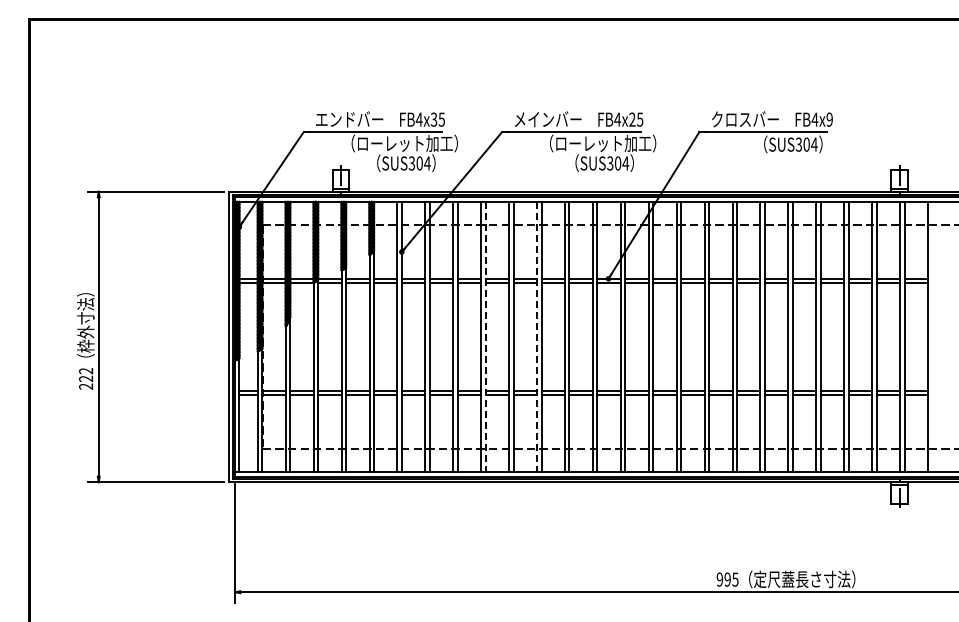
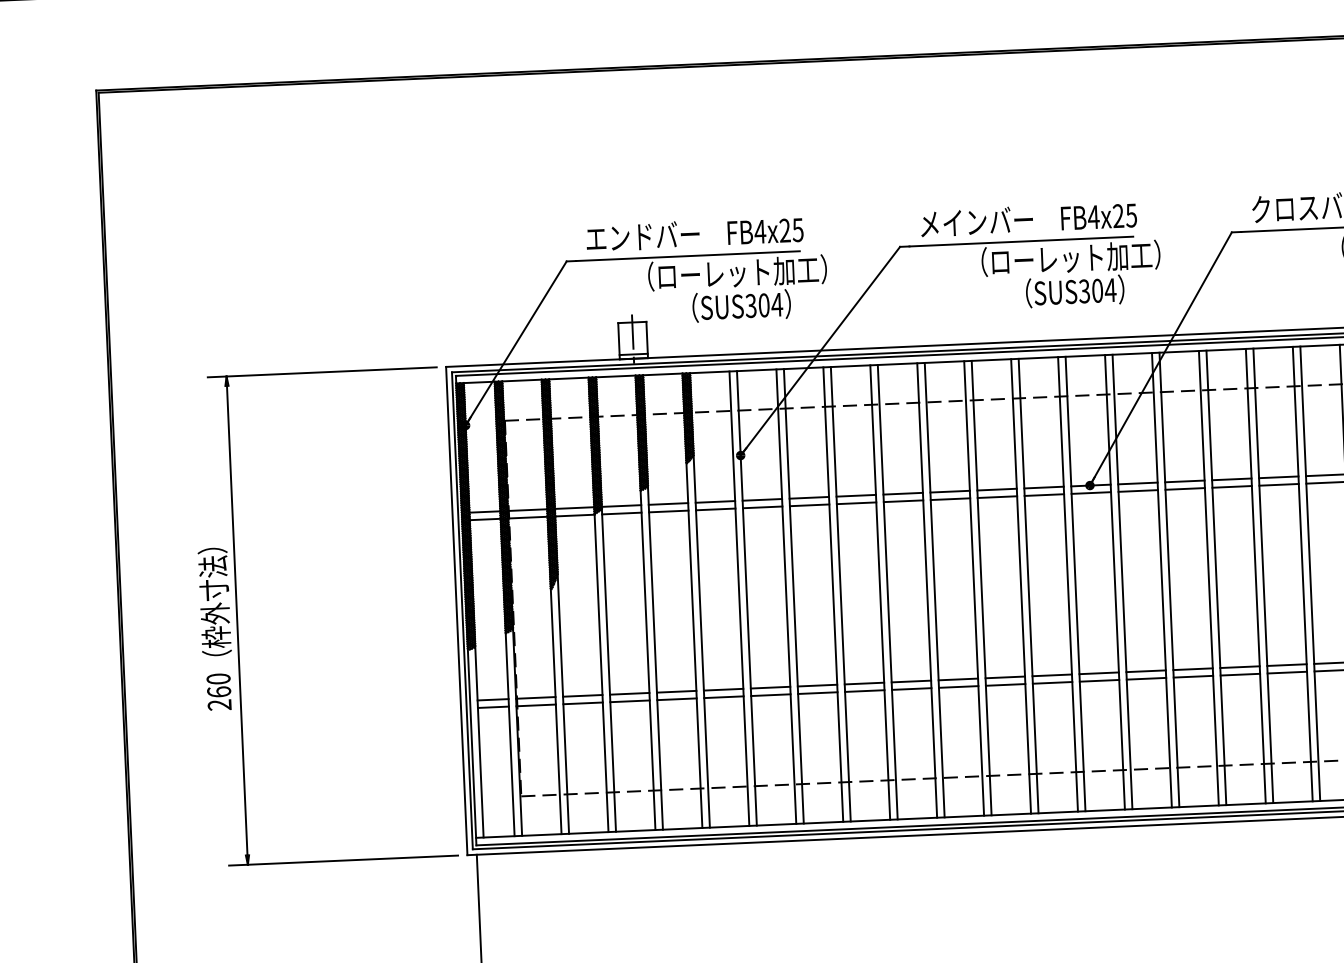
text: (433, 119) -> (784, 230), FB4x35 -> FB4x25
line: (485, 337) -> (887, 593), dashed -> solid
line: (537, 337) -> (974, 589), dashed -> solid
text: (86, 375) -> (219, 686), 222 -> 260

